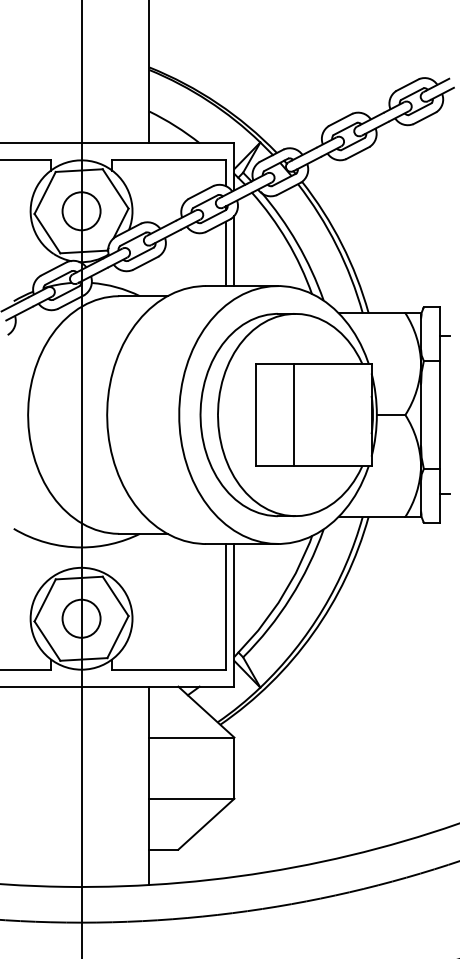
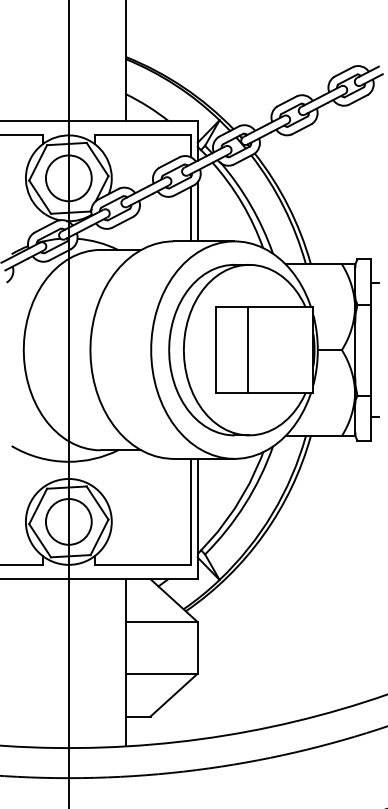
circle: (81, 211) -> (68, 178), size x1.43
circle: (81, 618) -> (68, 521), size x1.43

